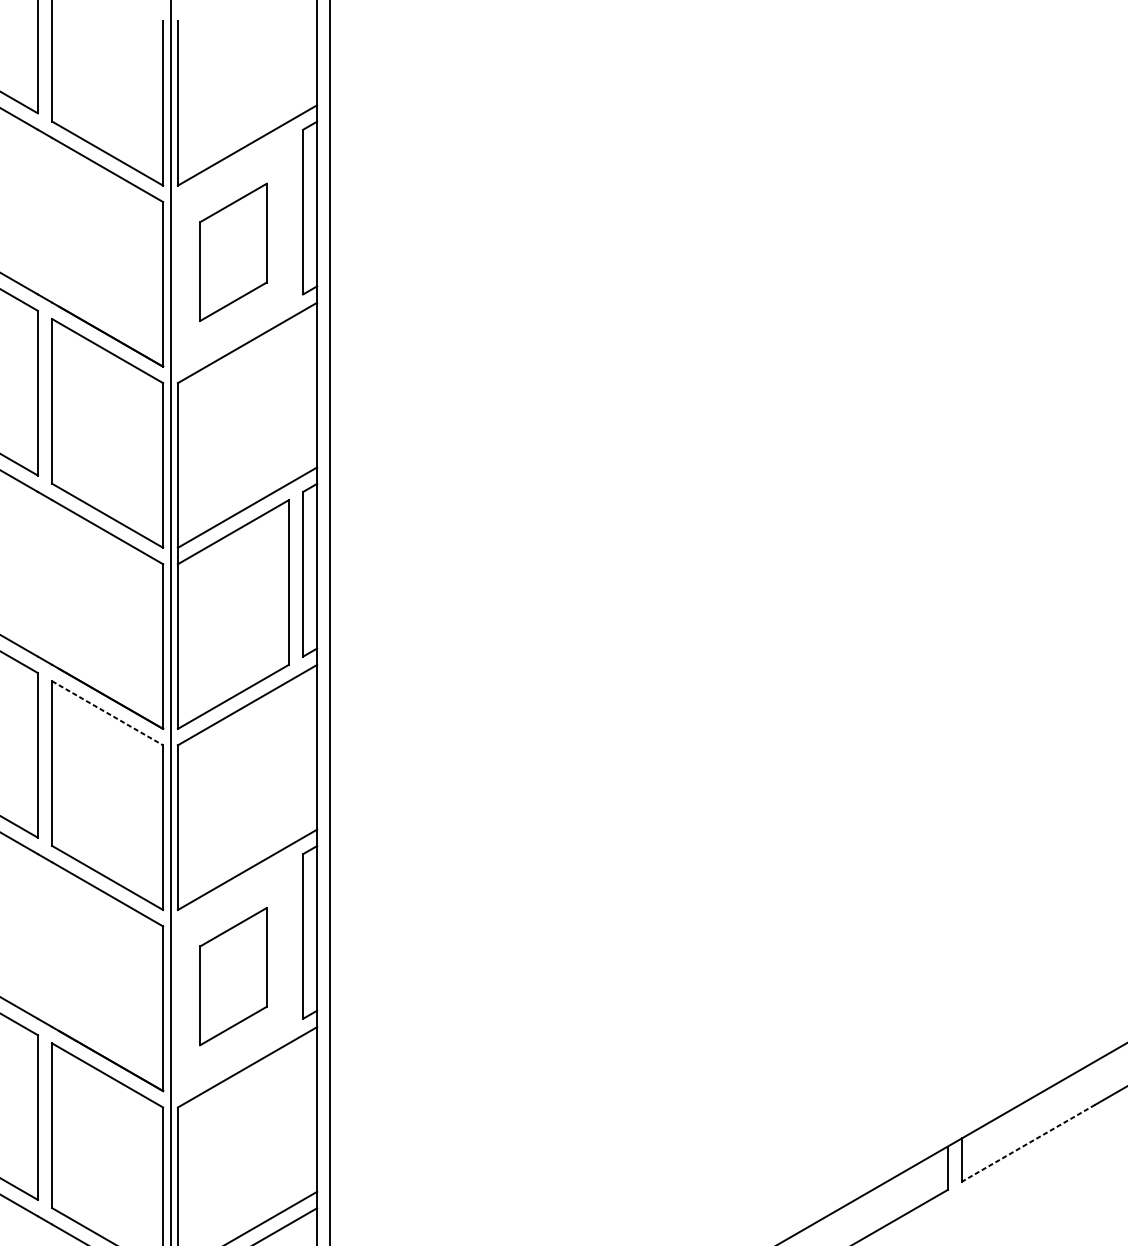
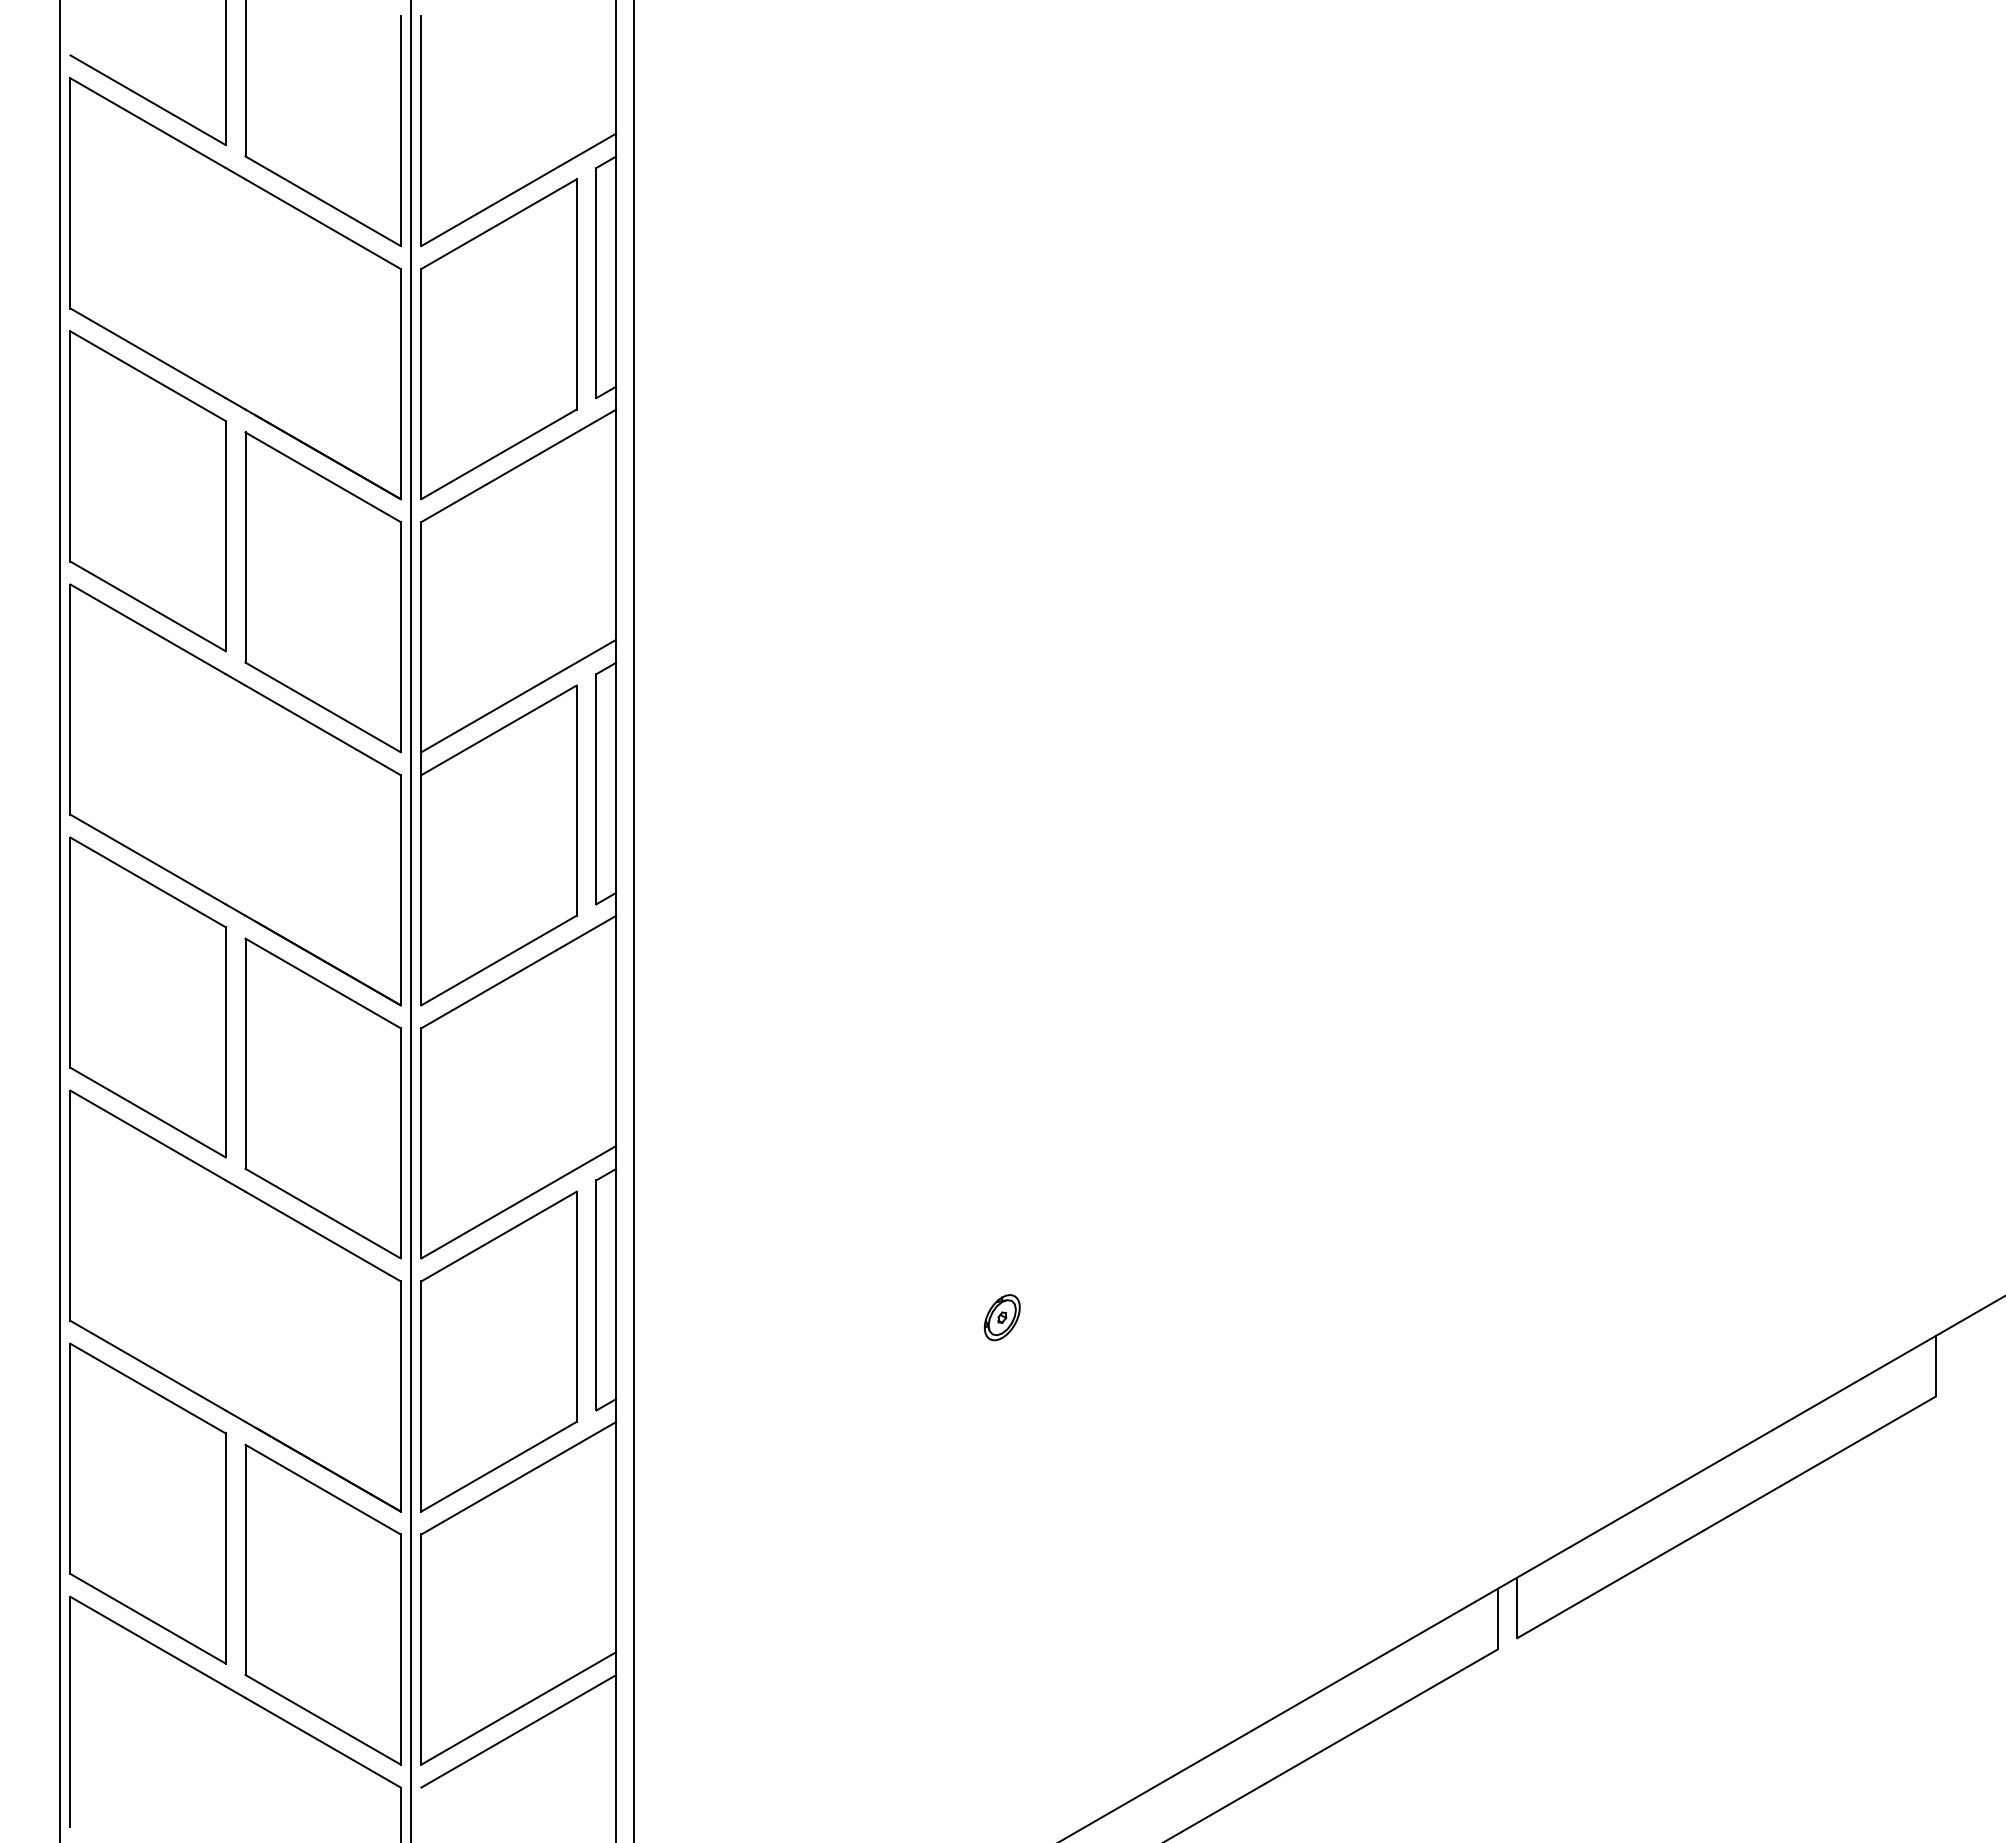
part: (233, 252) -> (498, 339), size x1.67
line: (107, 713) -> (323, 983), dashed -> solid
part: (592, 952) -> (1001, 1317), added
part: (233, 976) -> (498, 1351), size x1.67
line: (1028, 1143) -> (1609, 1584), dashed -> solid

